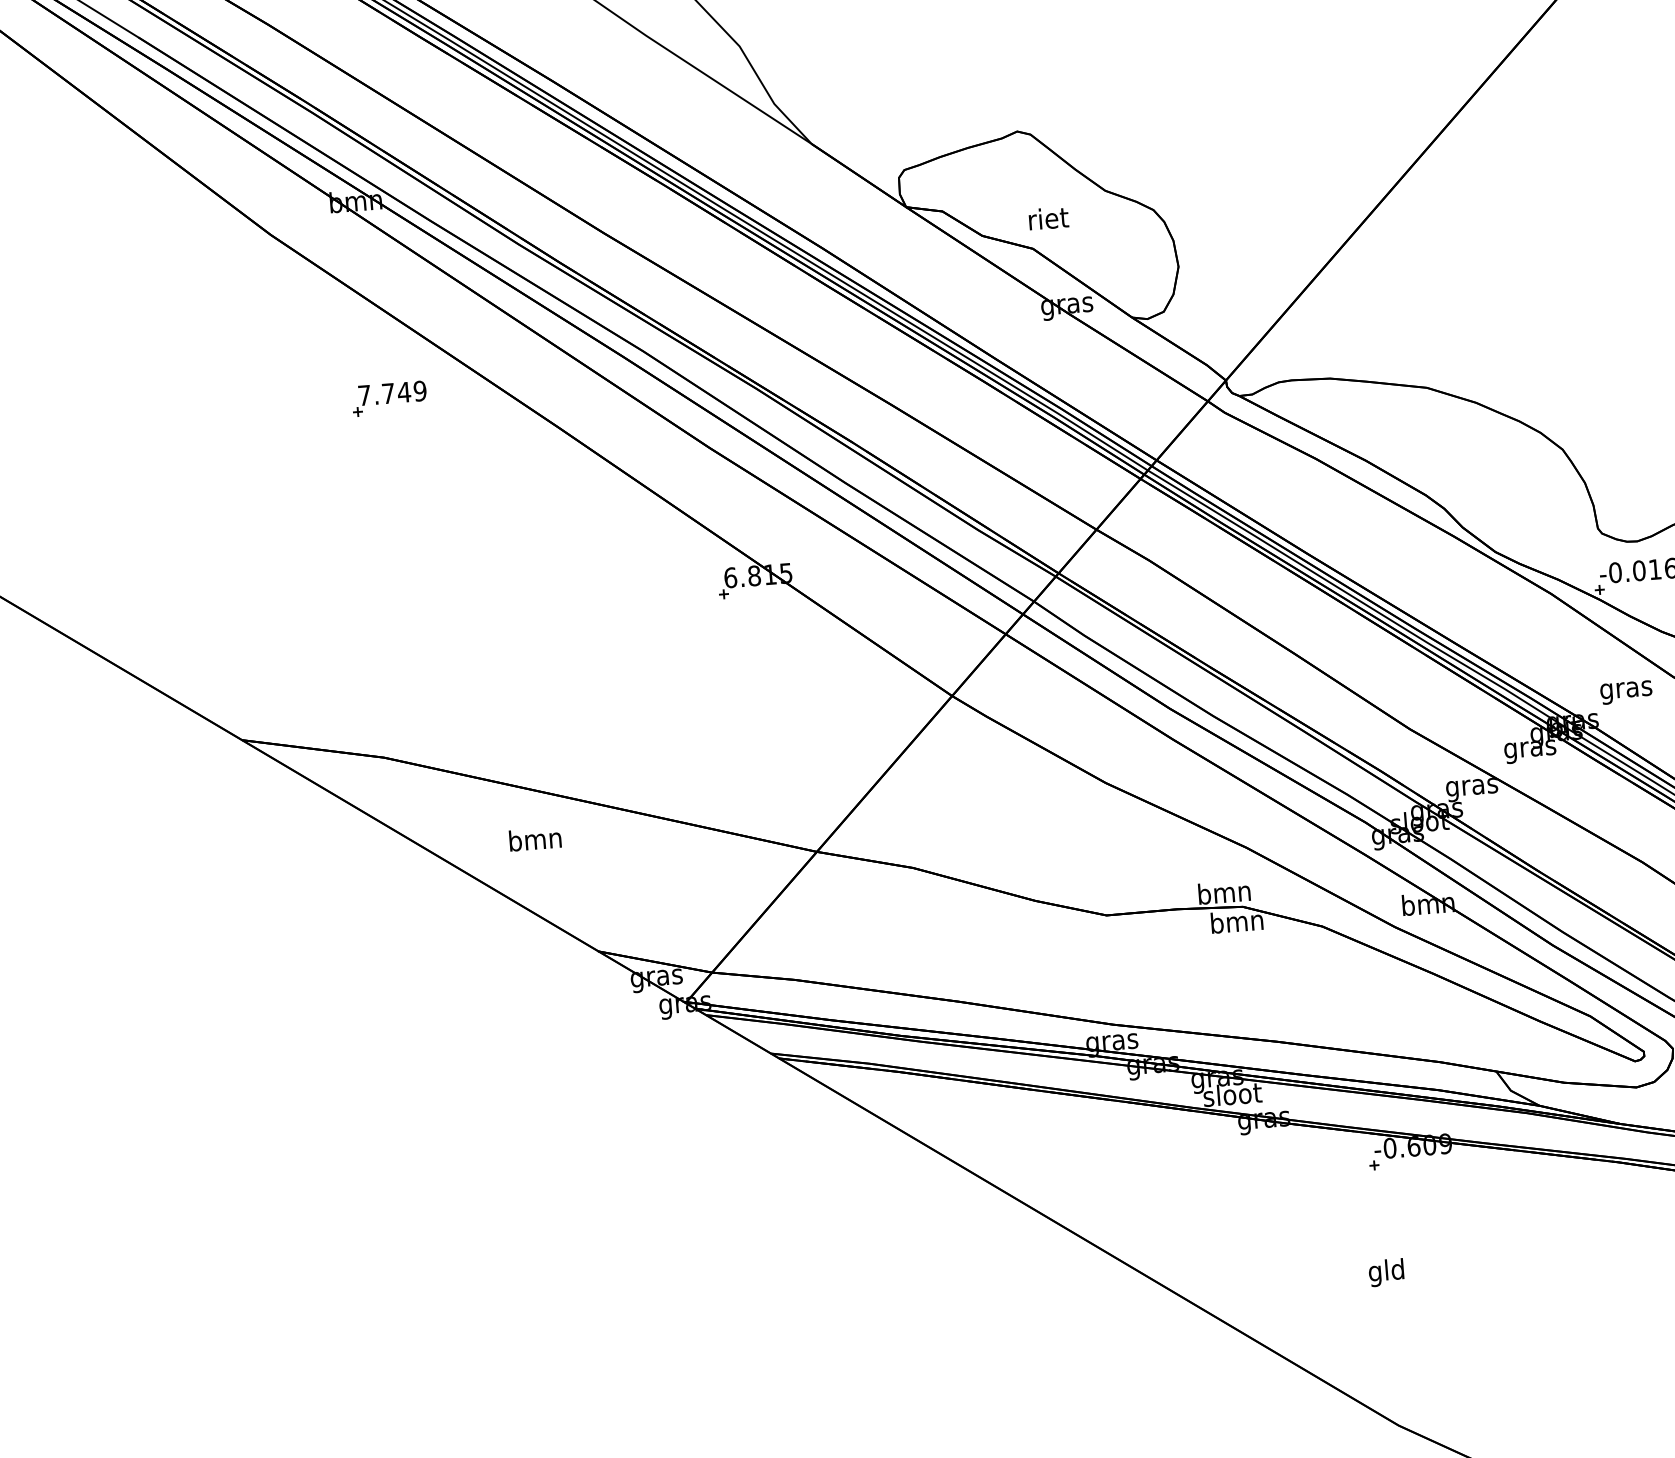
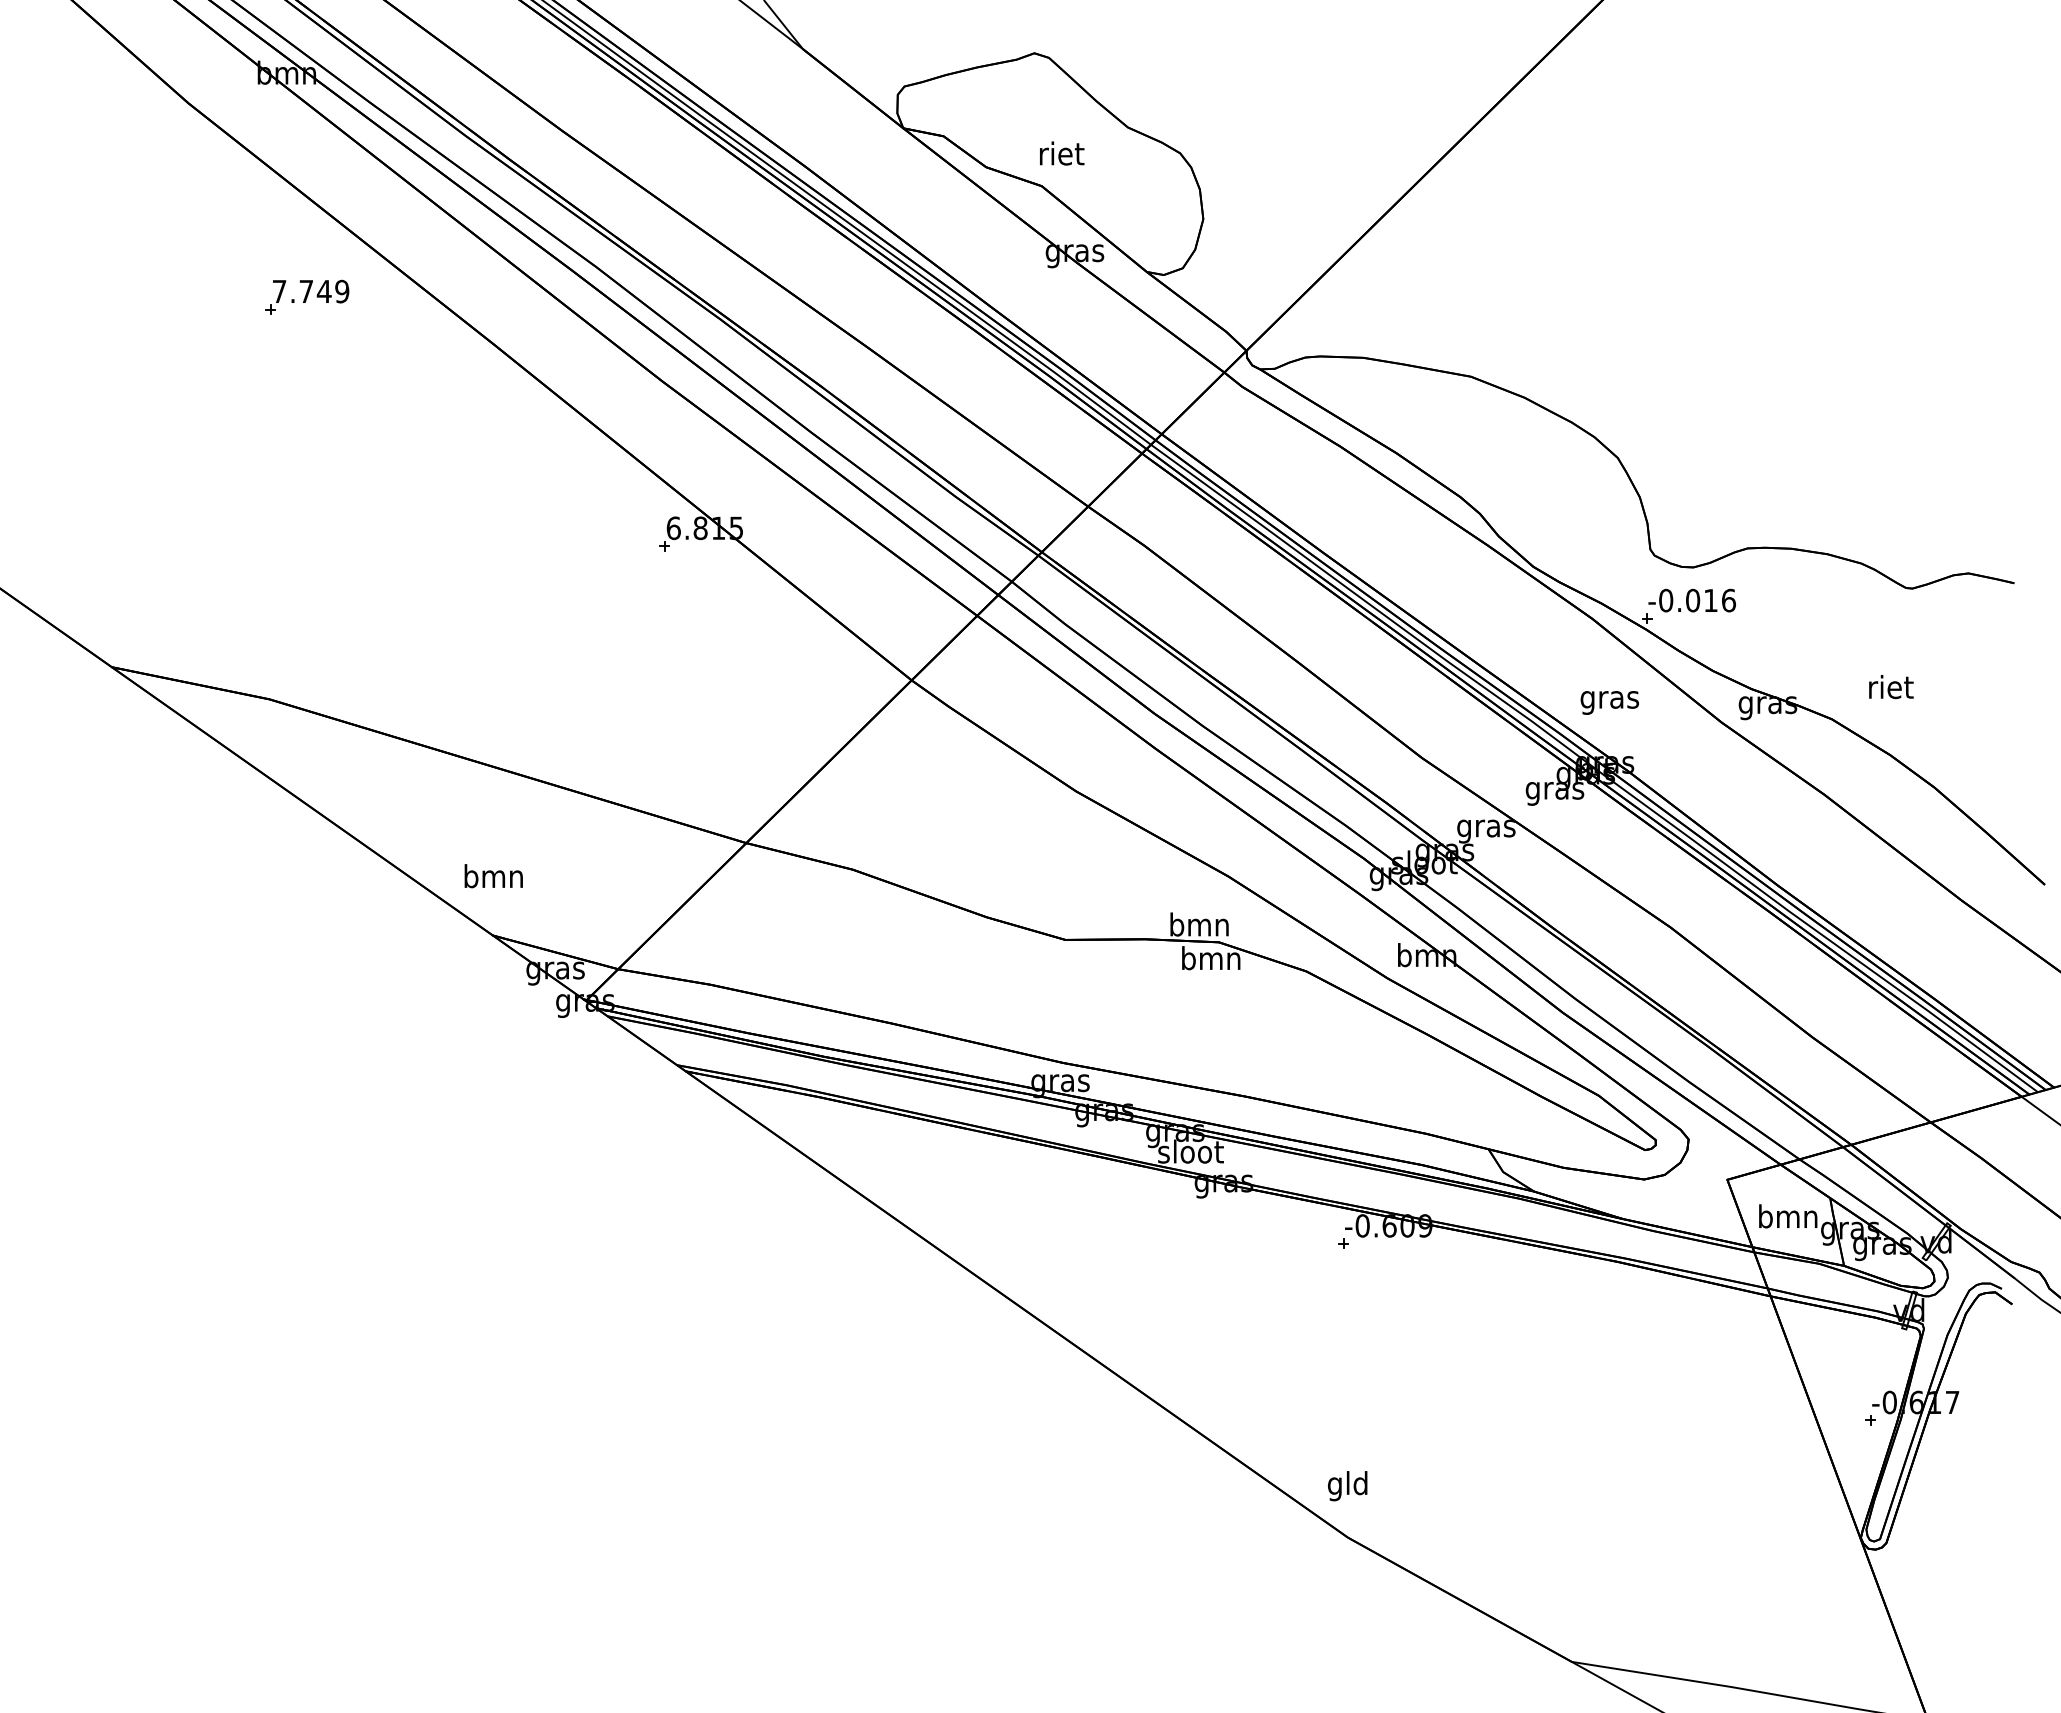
text: (1626, 692) -> (1609, 702), moved
text: (535, 839) -> (493, 876), moved
text: (1386, 1273) -> (1347, 1486), moved

